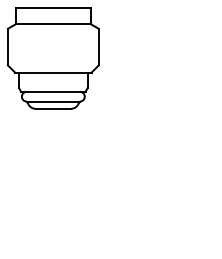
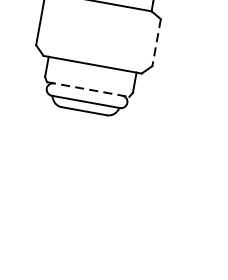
line: (98, 47) -> (156, 43), solid -> dashed
line: (53, 91) -> (88, 89), solid -> dashed

